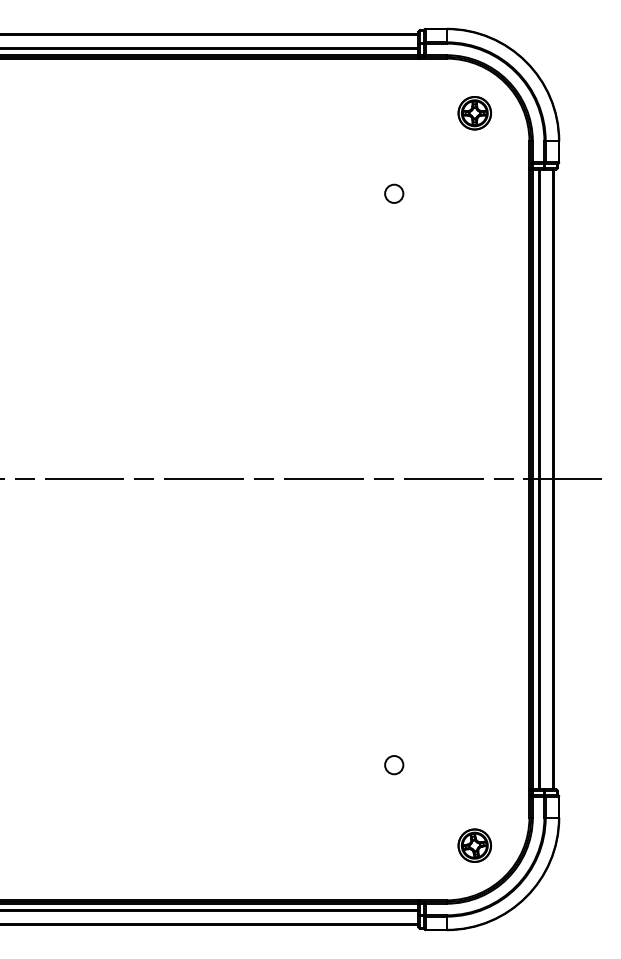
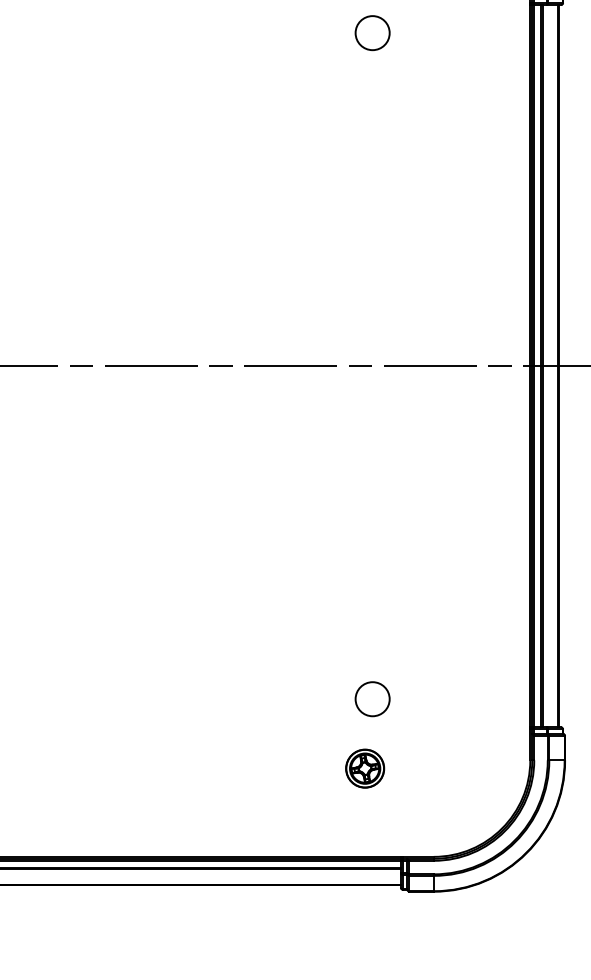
circle: (394, 193) -> (372, 32), size x1.6
circle: (394, 765) -> (372, 699), size x1.6
part: (474, 845) -> (364, 768), moved

